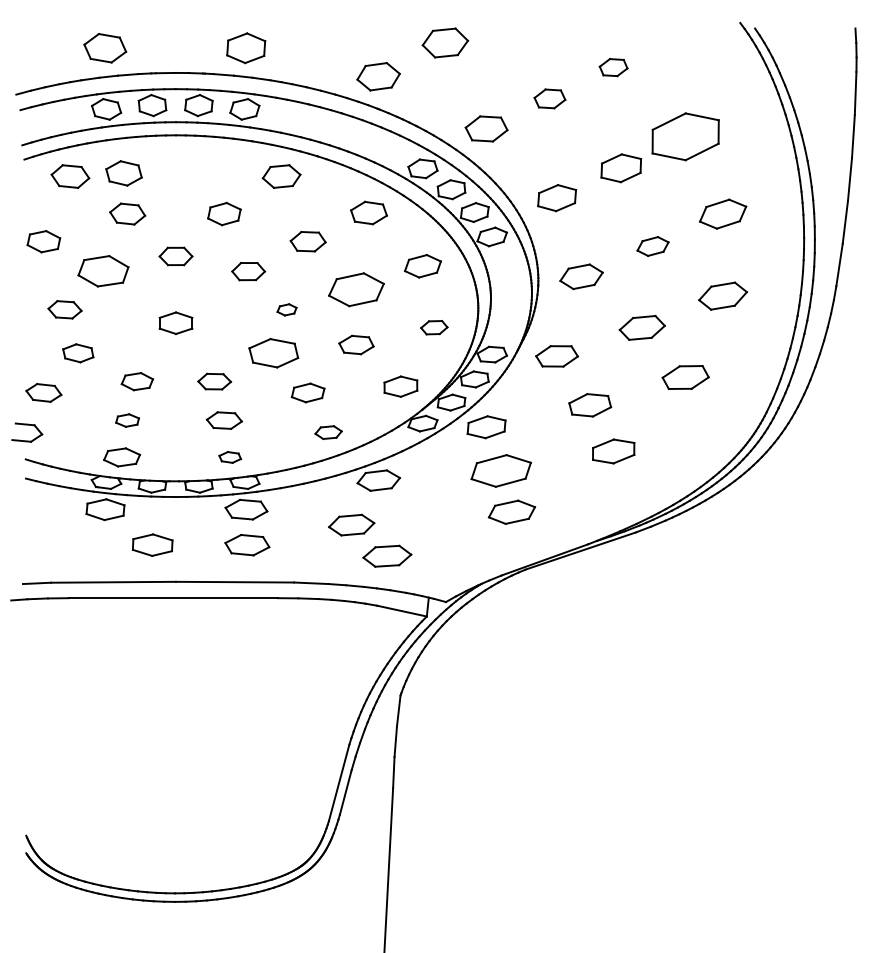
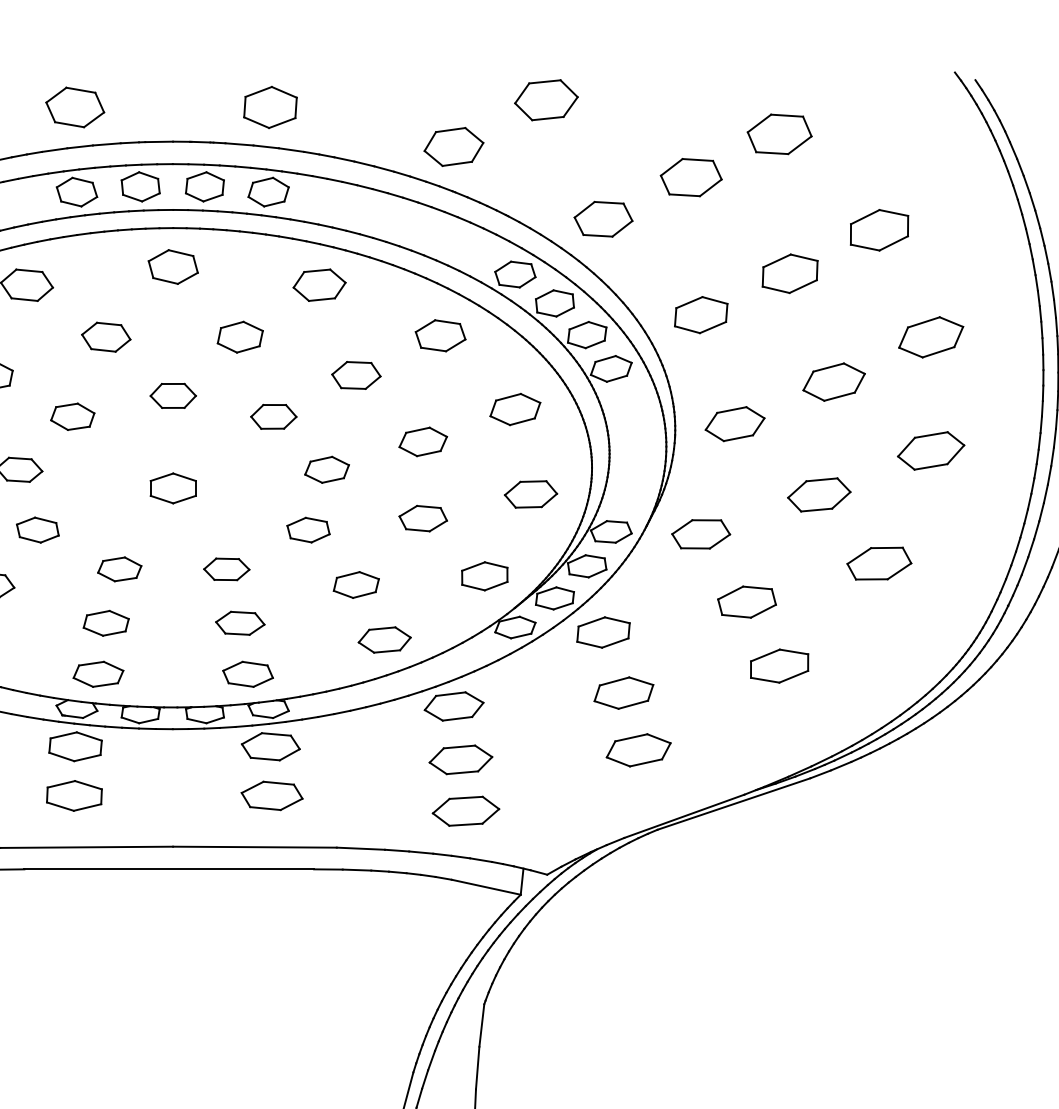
part: (613, 67) -> (779, 134), size x1.67
part: (549, 98) -> (690, 177), size x1.43
part: (685, 136) -> (879, 229), size x0.62
part: (123, 173) -> (172, 267), moved
part: (652, 246) -> (833, 382), size x1.43
part: (103, 271) -> (72, 416), size x0.62
part: (356, 289) -> (423, 441), size x0.62
part: (286, 309) -> (326, 469), size x1.67
part: (434, 327) -> (531, 494), size x1.43
part: (273, 353) -> (308, 530), size x0.62
part: (127, 420) -> (106, 623), size x1.43
part: (328, 432) -> (384, 639), size x1.43
part: (230, 457) -> (248, 674), size x1.67
part: (501, 470) -> (624, 692), size x0.71
part: (351, 524) -> (460, 758), moved
part: (152, 544) -> (74, 794), moved

